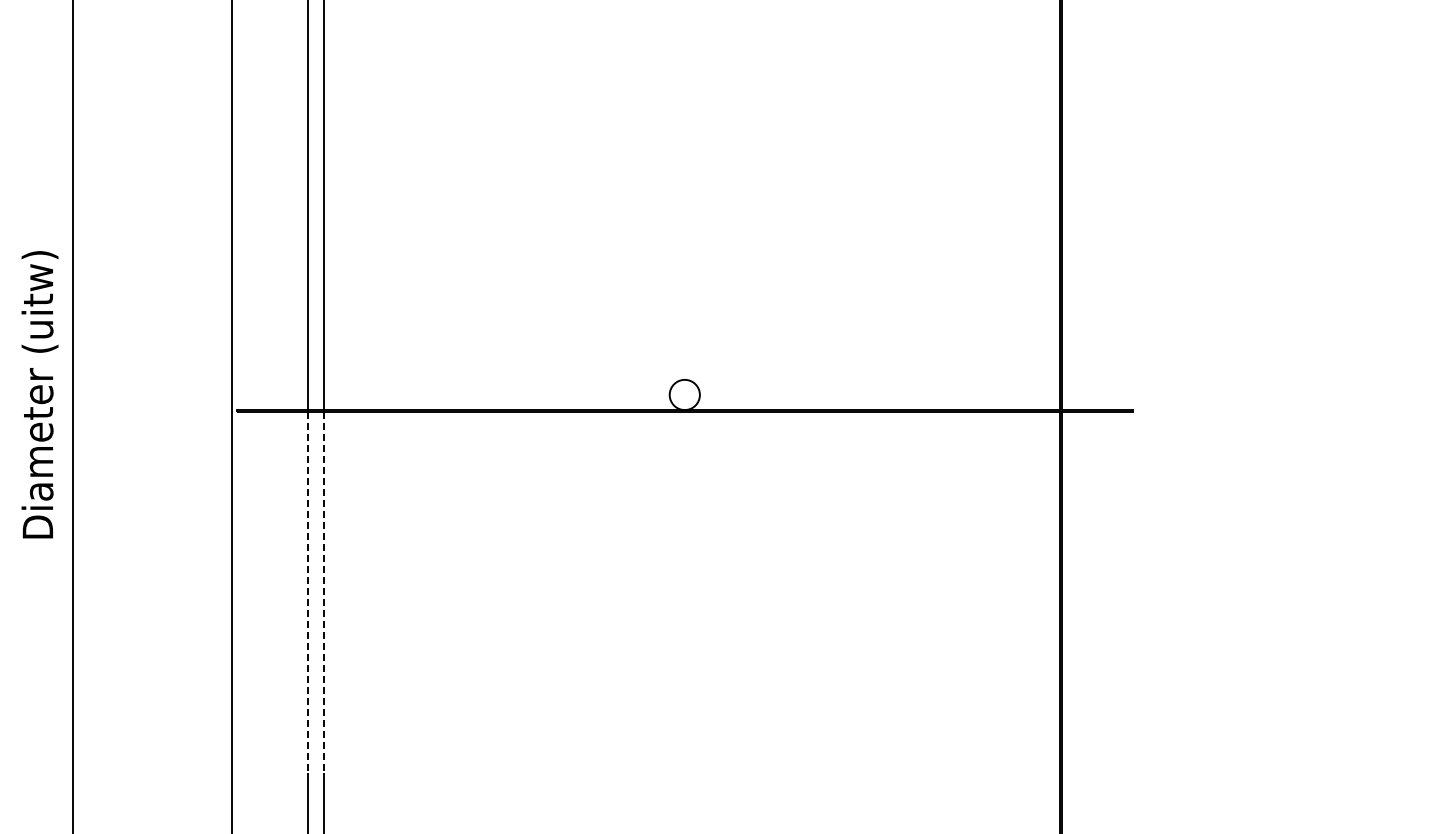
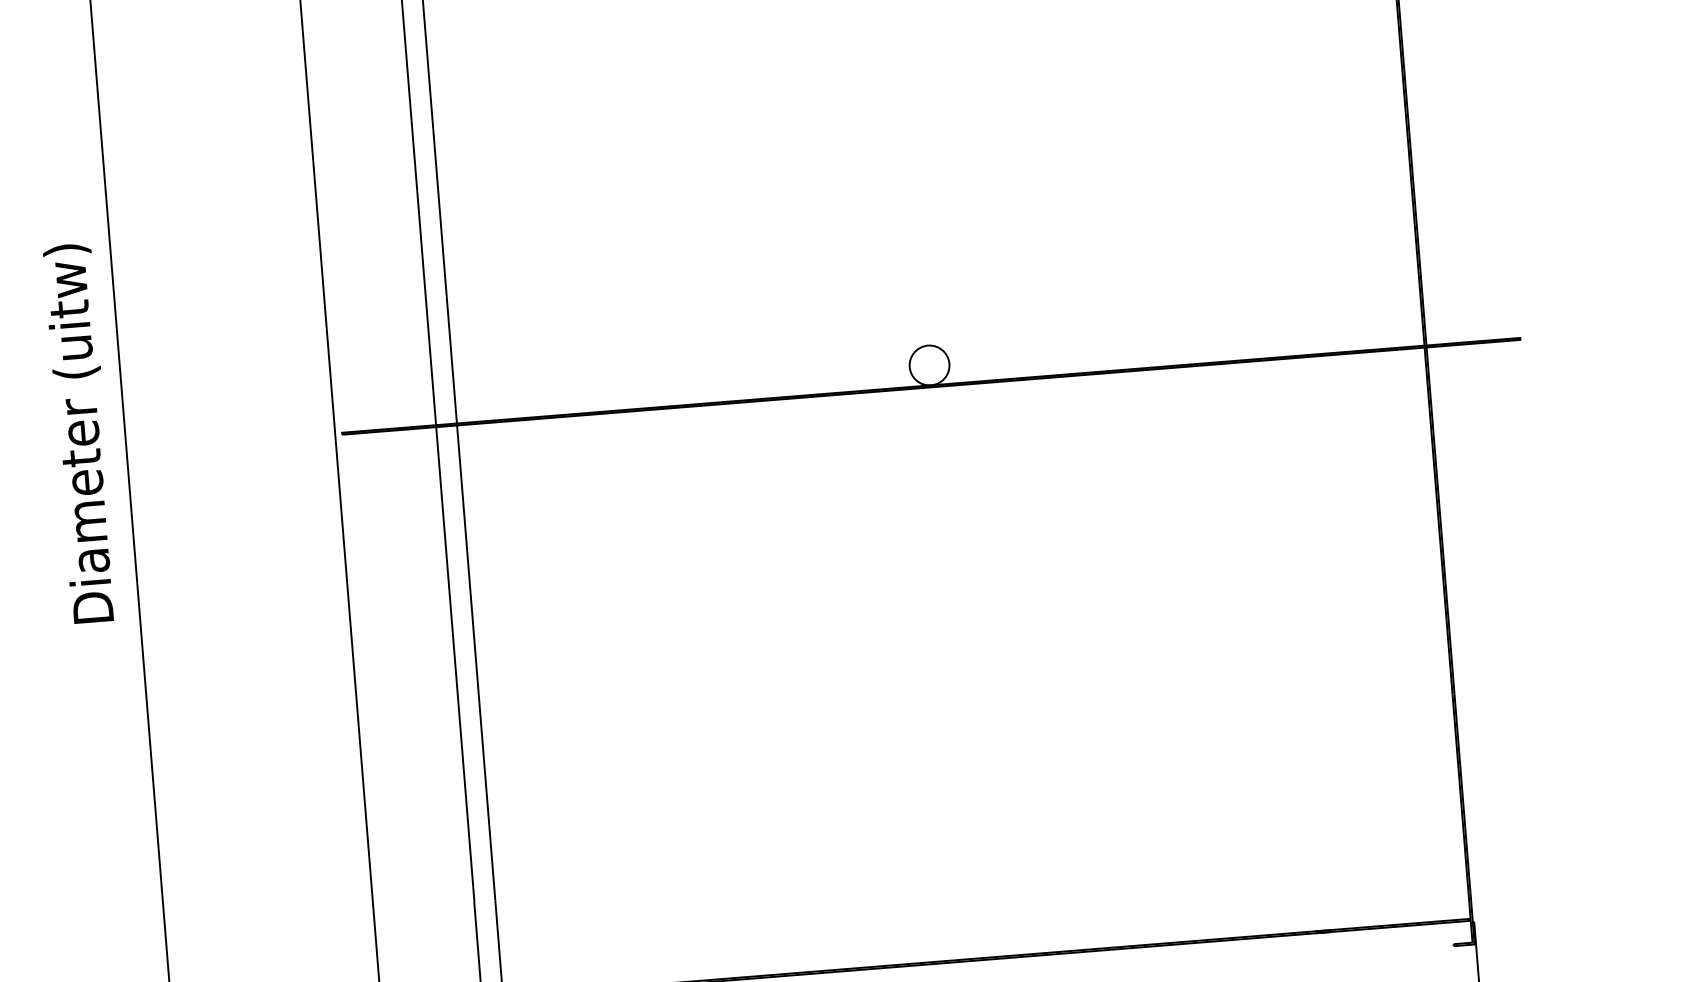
line: (308, 592) -> (455, 665), dashed -> solid
line: (324, 592) -> (476, 663), dashed -> solid

